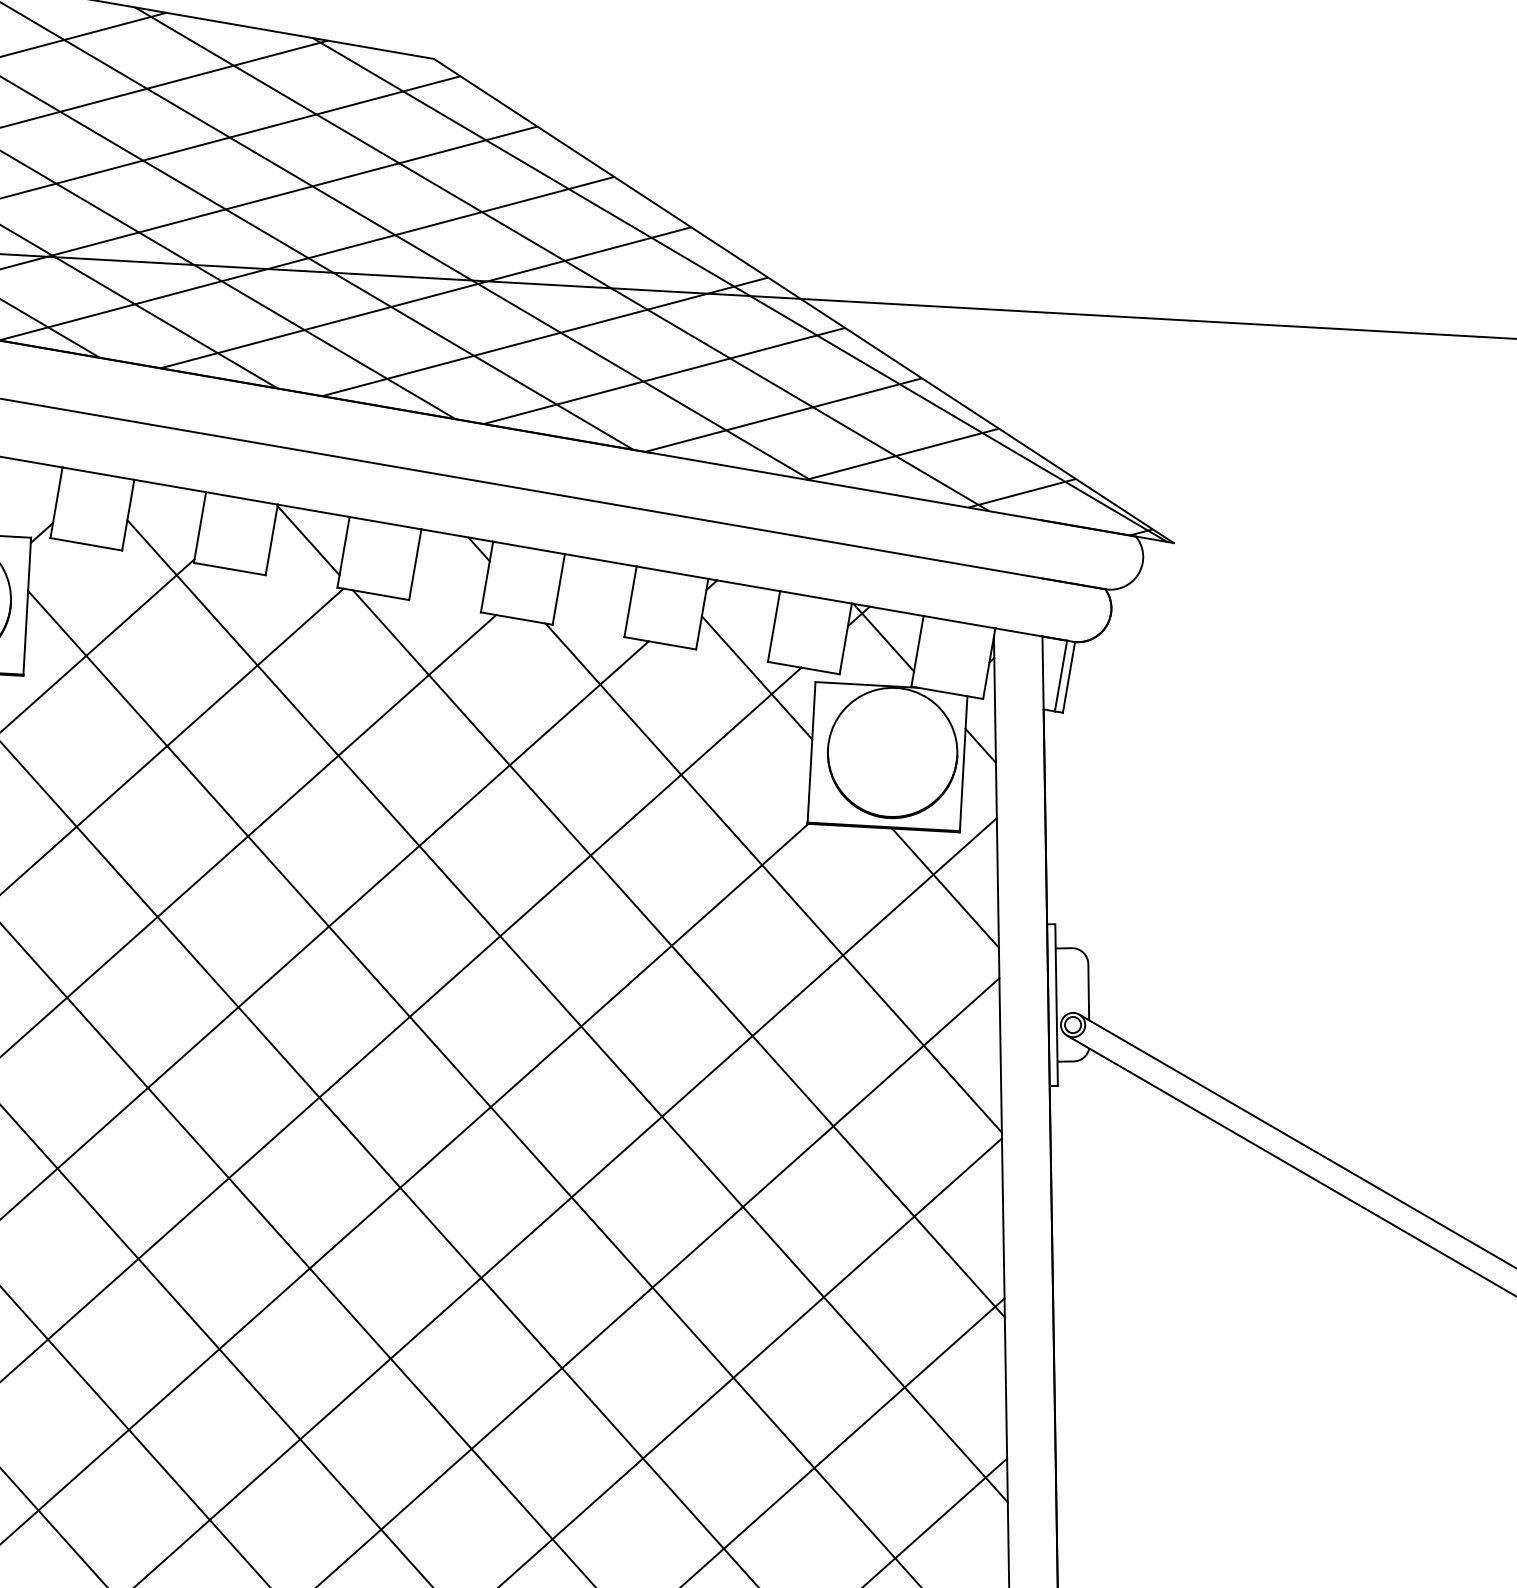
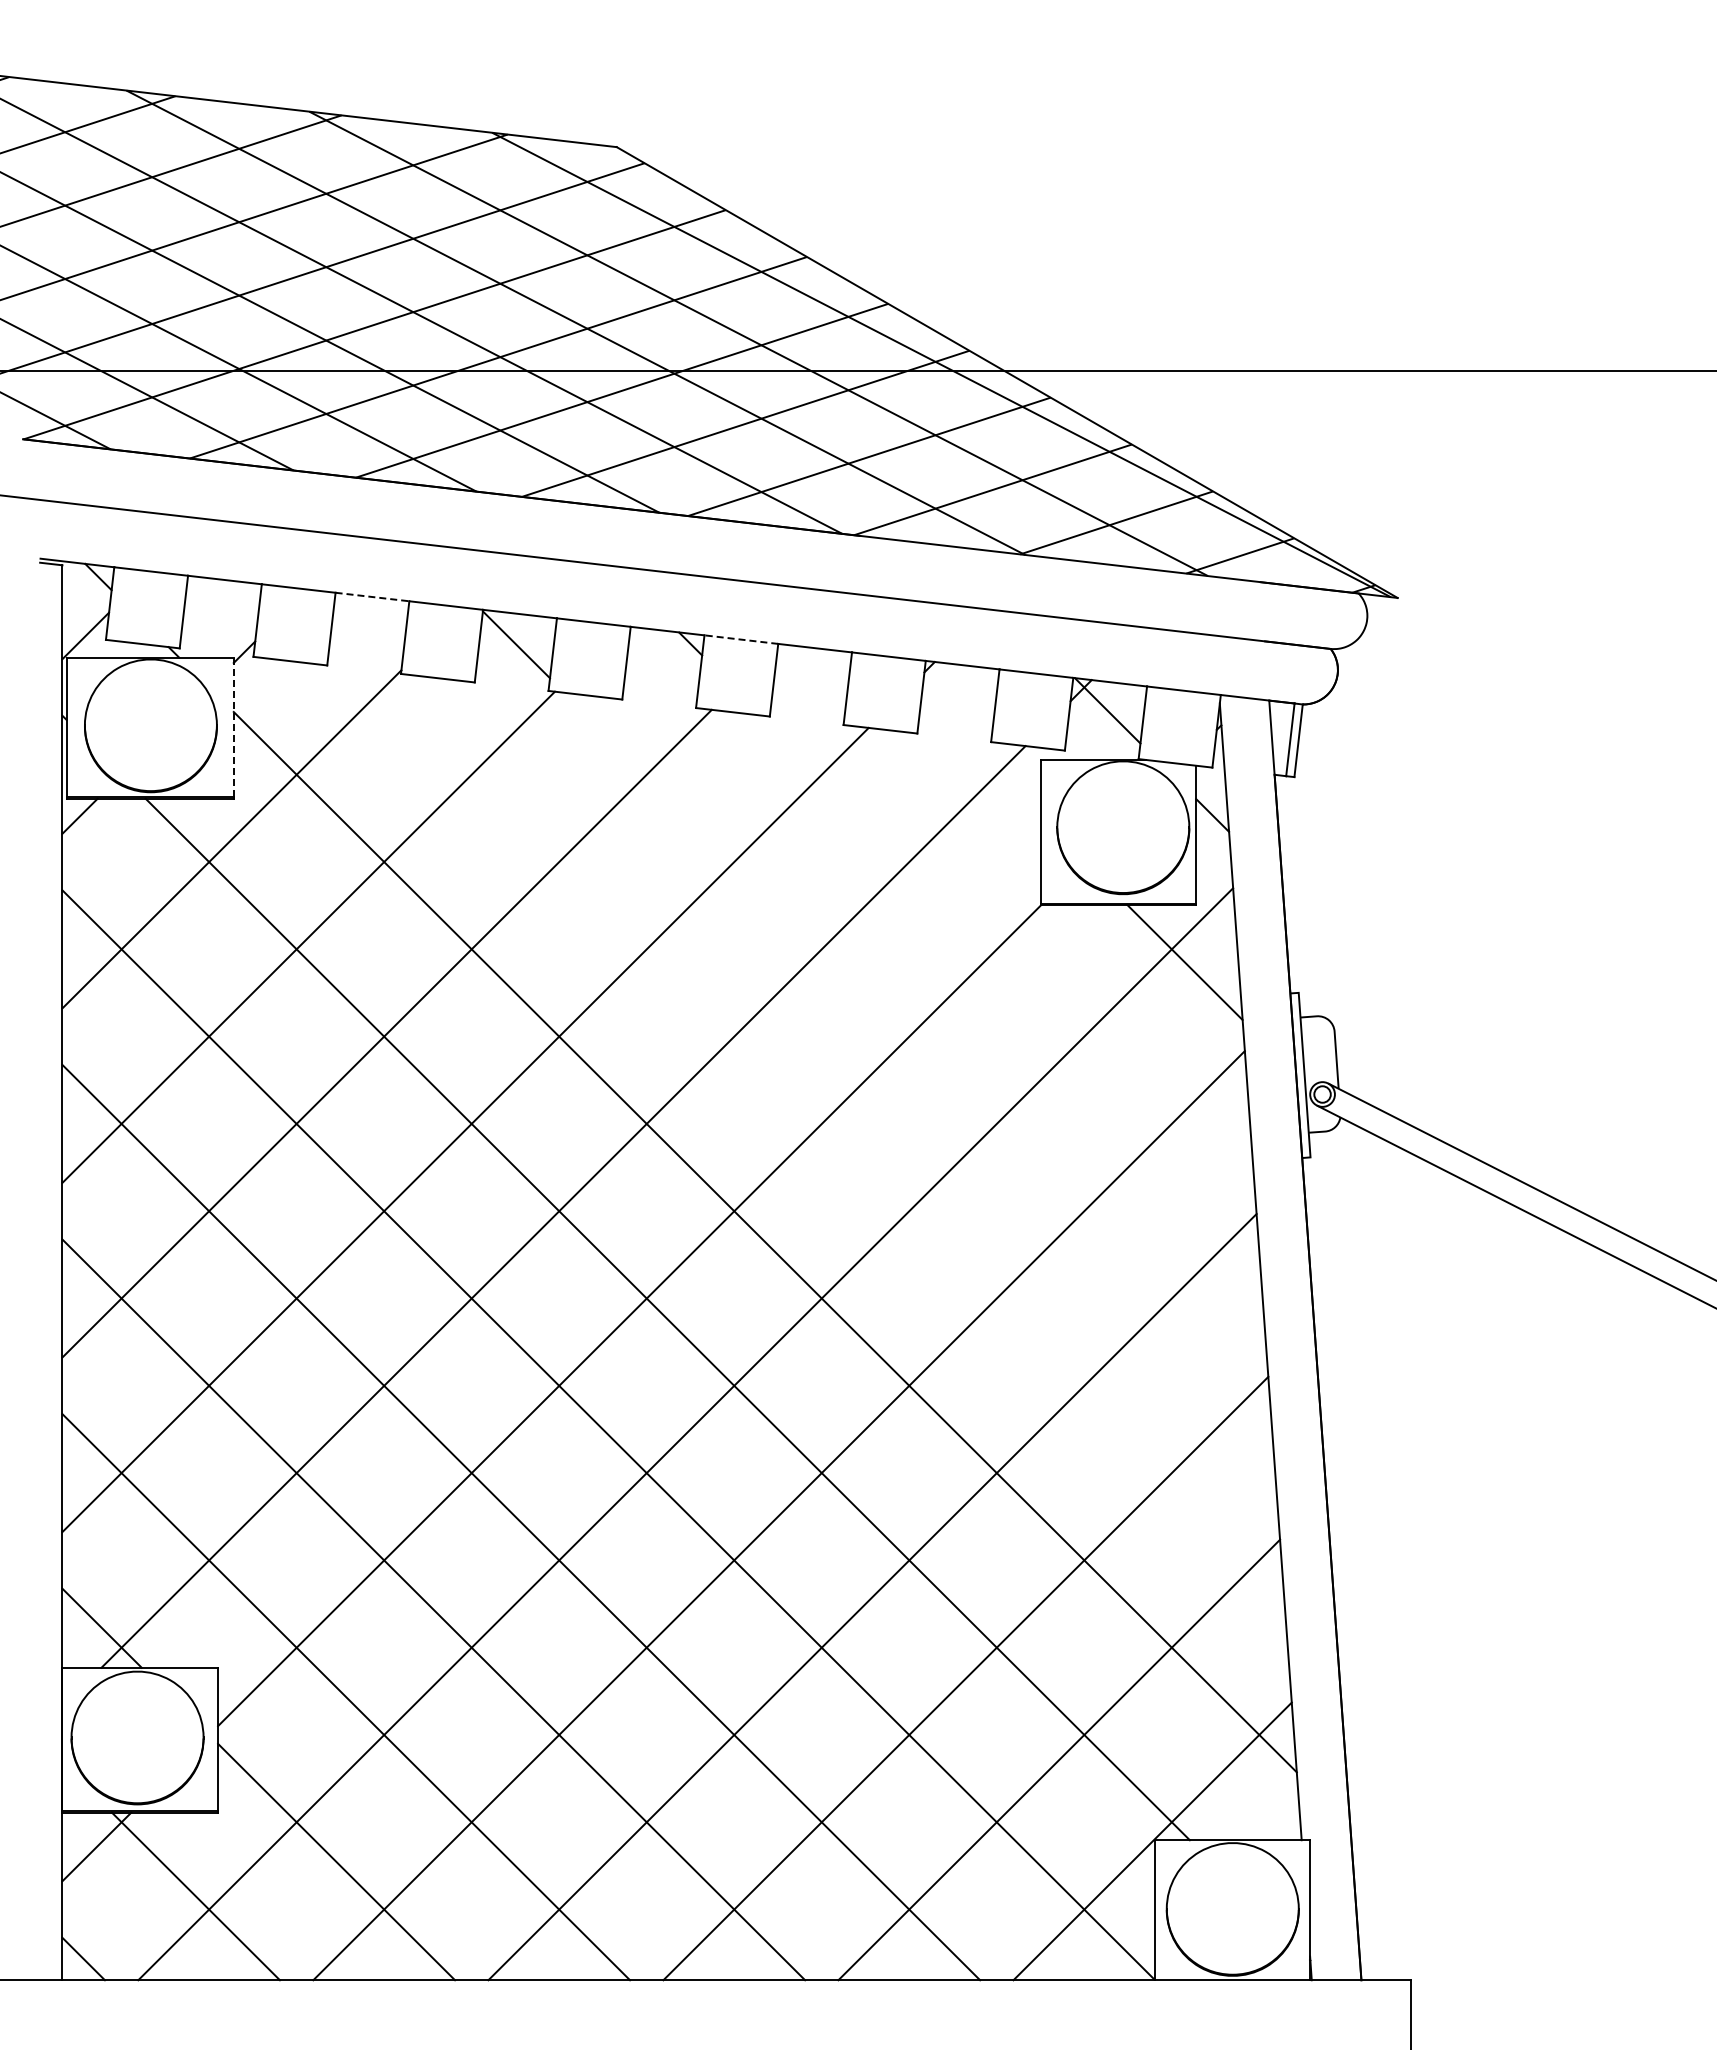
line: (170, 486) -> (372, 597), solid -> dashed
line: (528, 547) -> (740, 639), solid -> dashed
line: (27, 606) -> (233, 727), solid -> dashed
line: (756, 677) -> (980, 758), removed
line: (773, 877) -> (1009, 961), removed
line: (678, 953) -> (916, 1044), removed
line: (567, 1011) -> (806, 1109), removed

